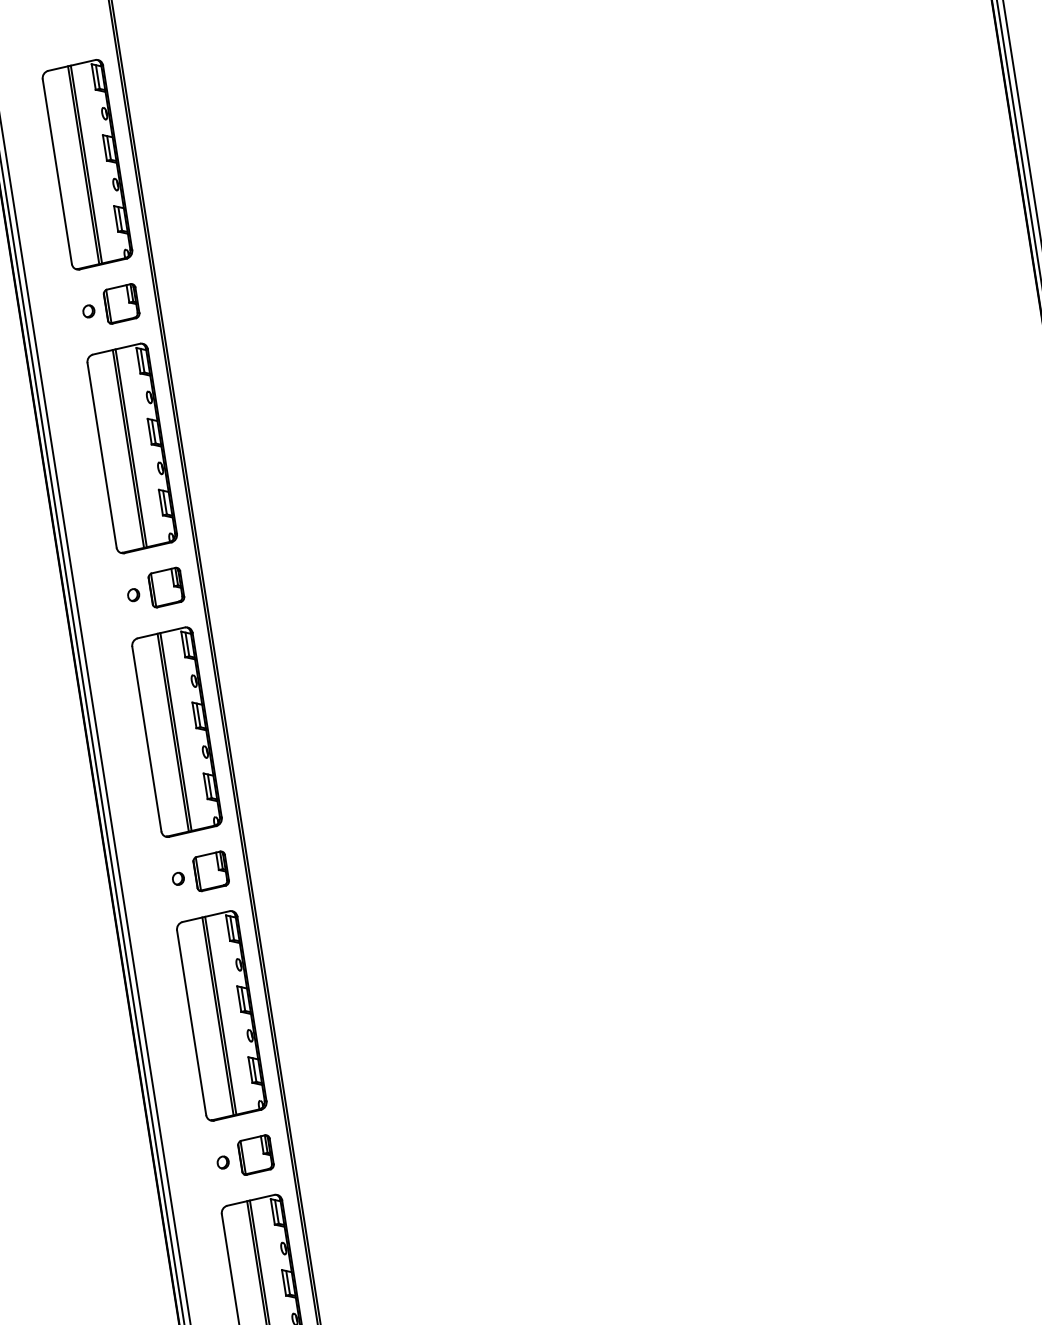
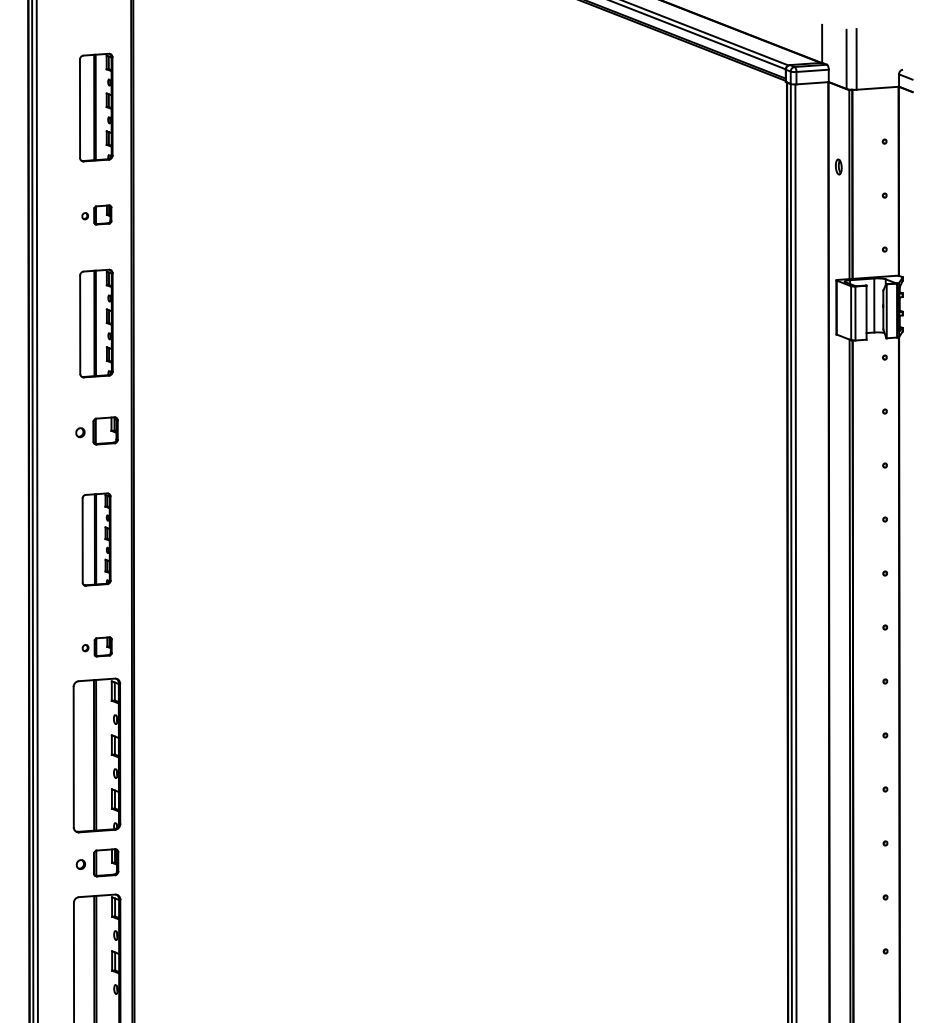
part: (87, 164) -> (96, 107), size x0.7
part: (109, 305) -> (96, 214), size x0.7
part: (132, 448) -> (96, 323), size x0.7
part: (176, 732) -> (96, 539), size x0.6
part: (198, 872) -> (96, 646), size x0.7

